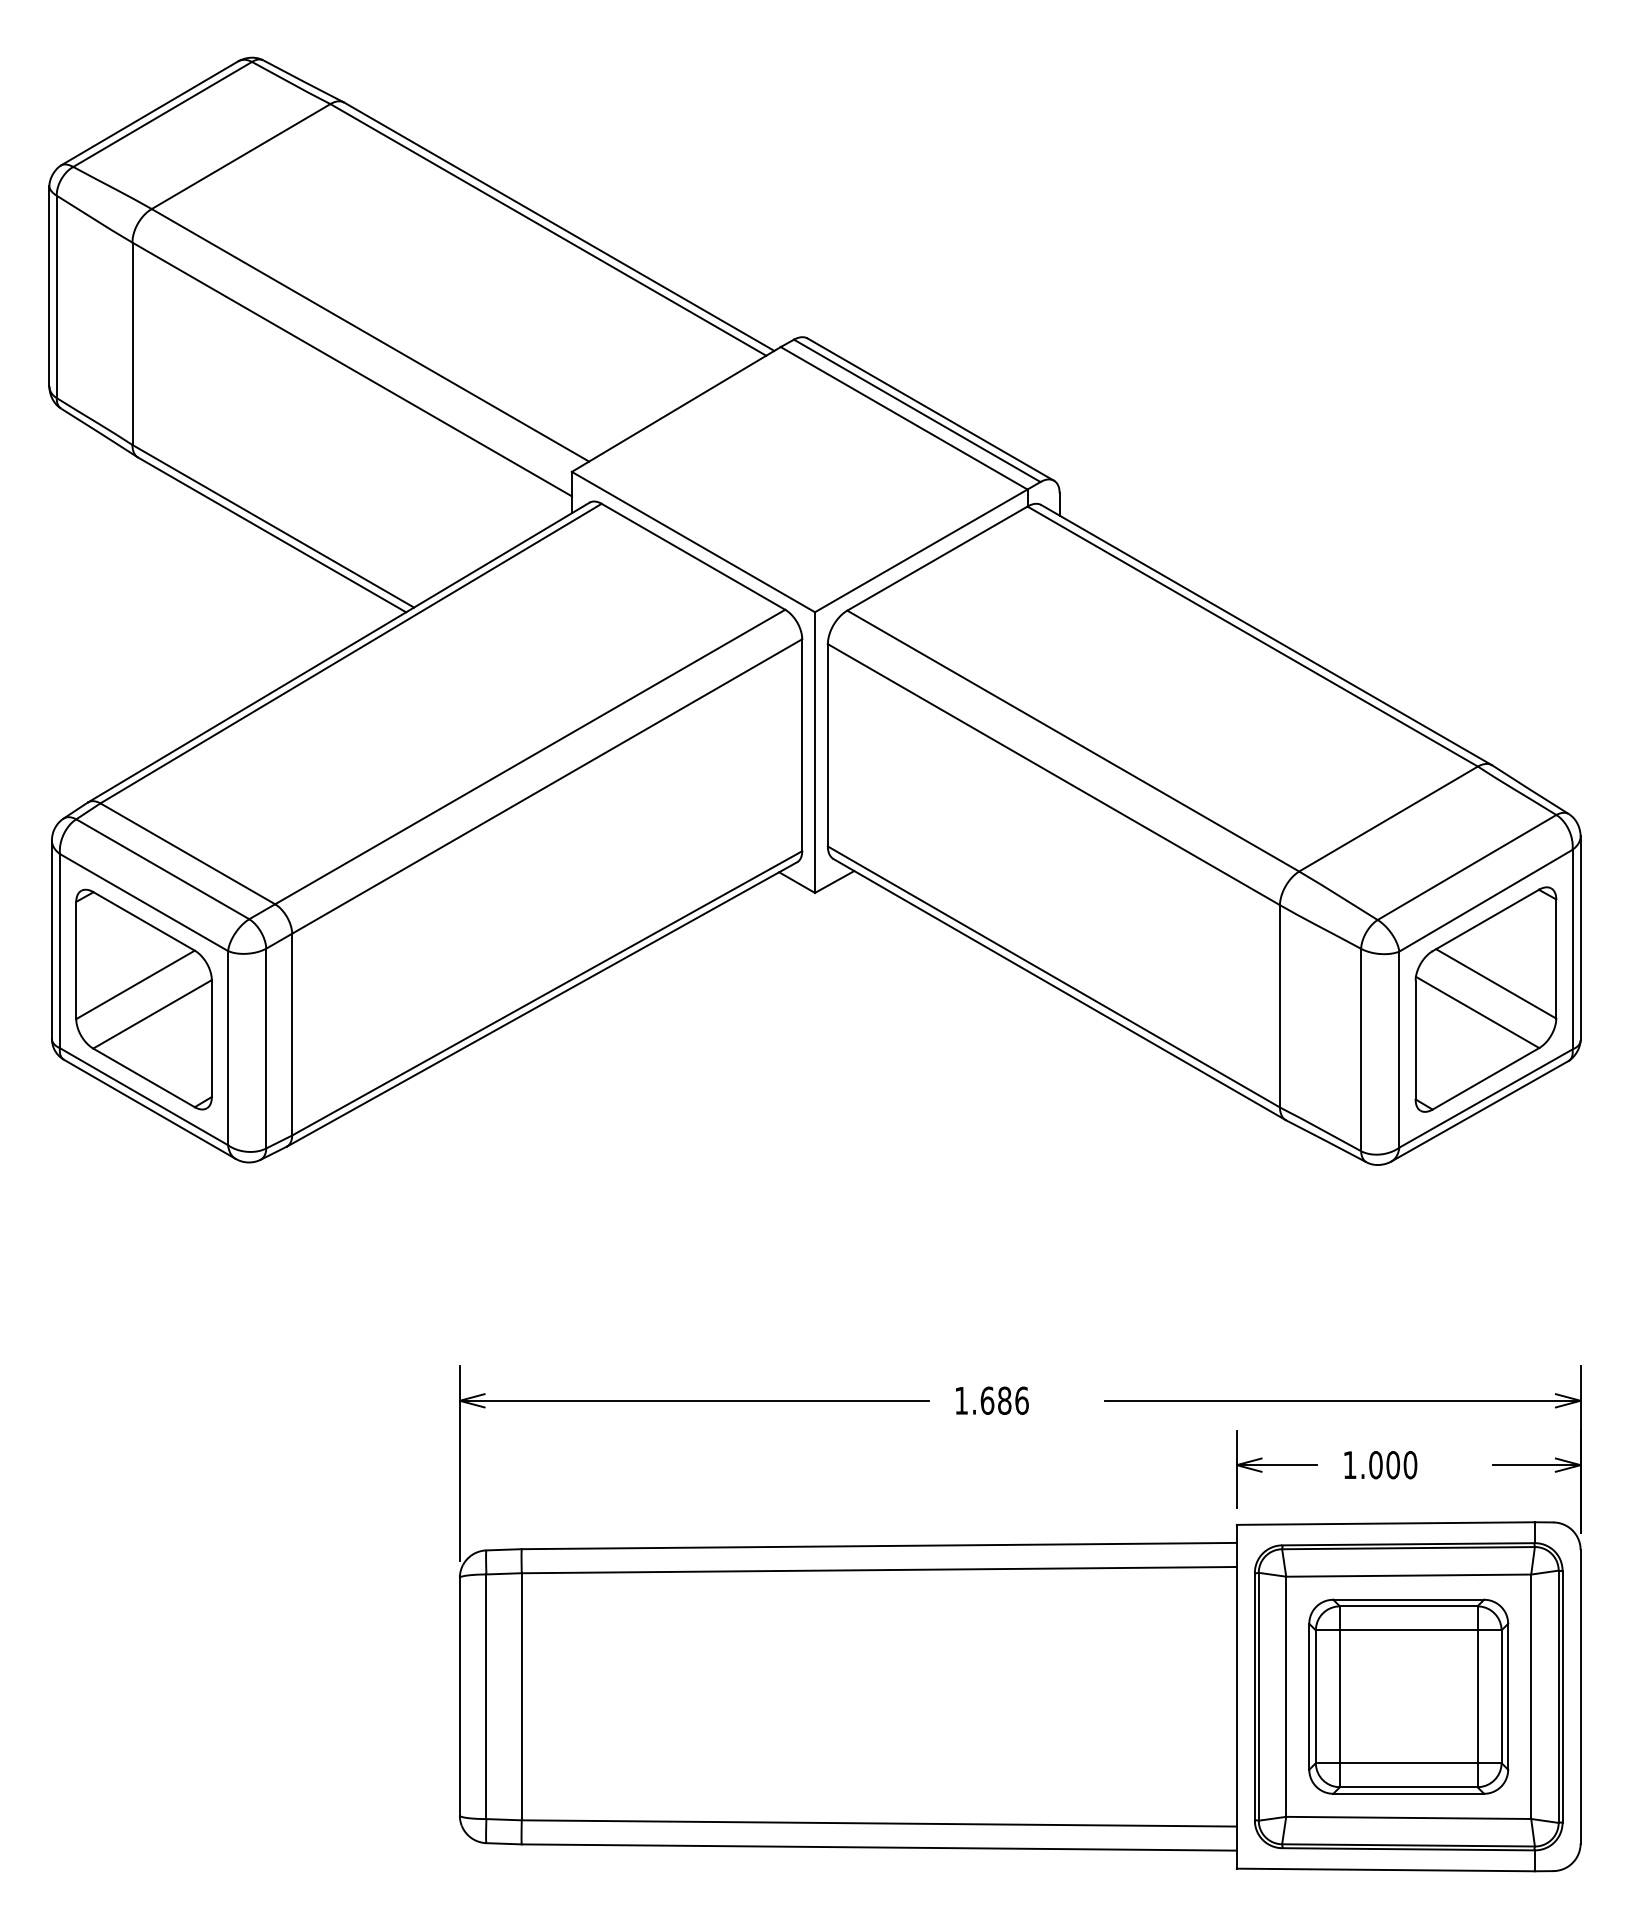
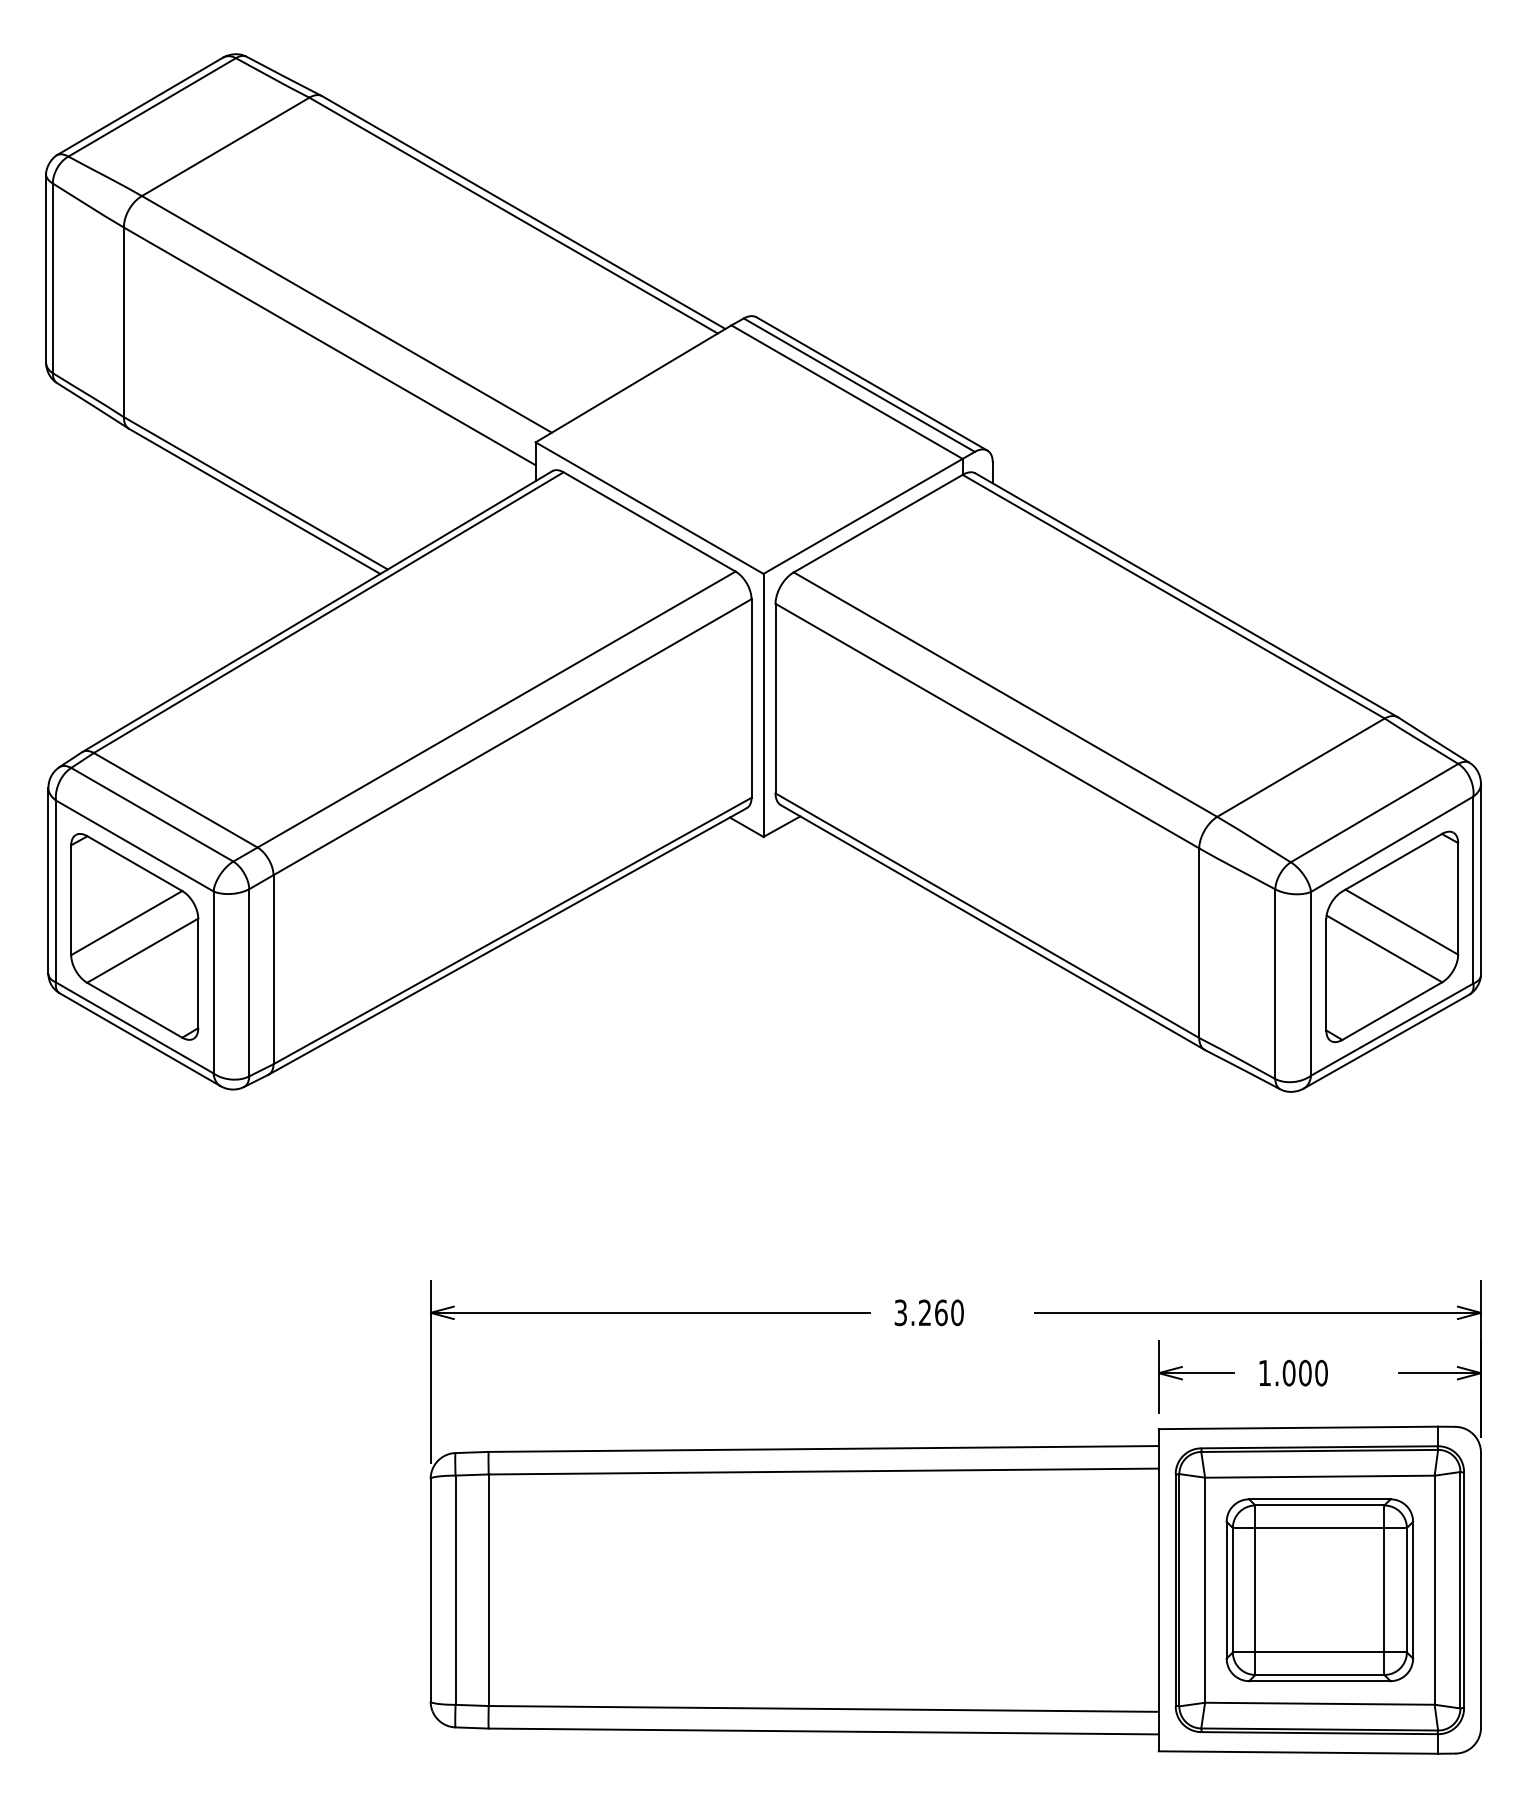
text: (991, 1400) -> (928, 1312), 1.686 -> 3.260

